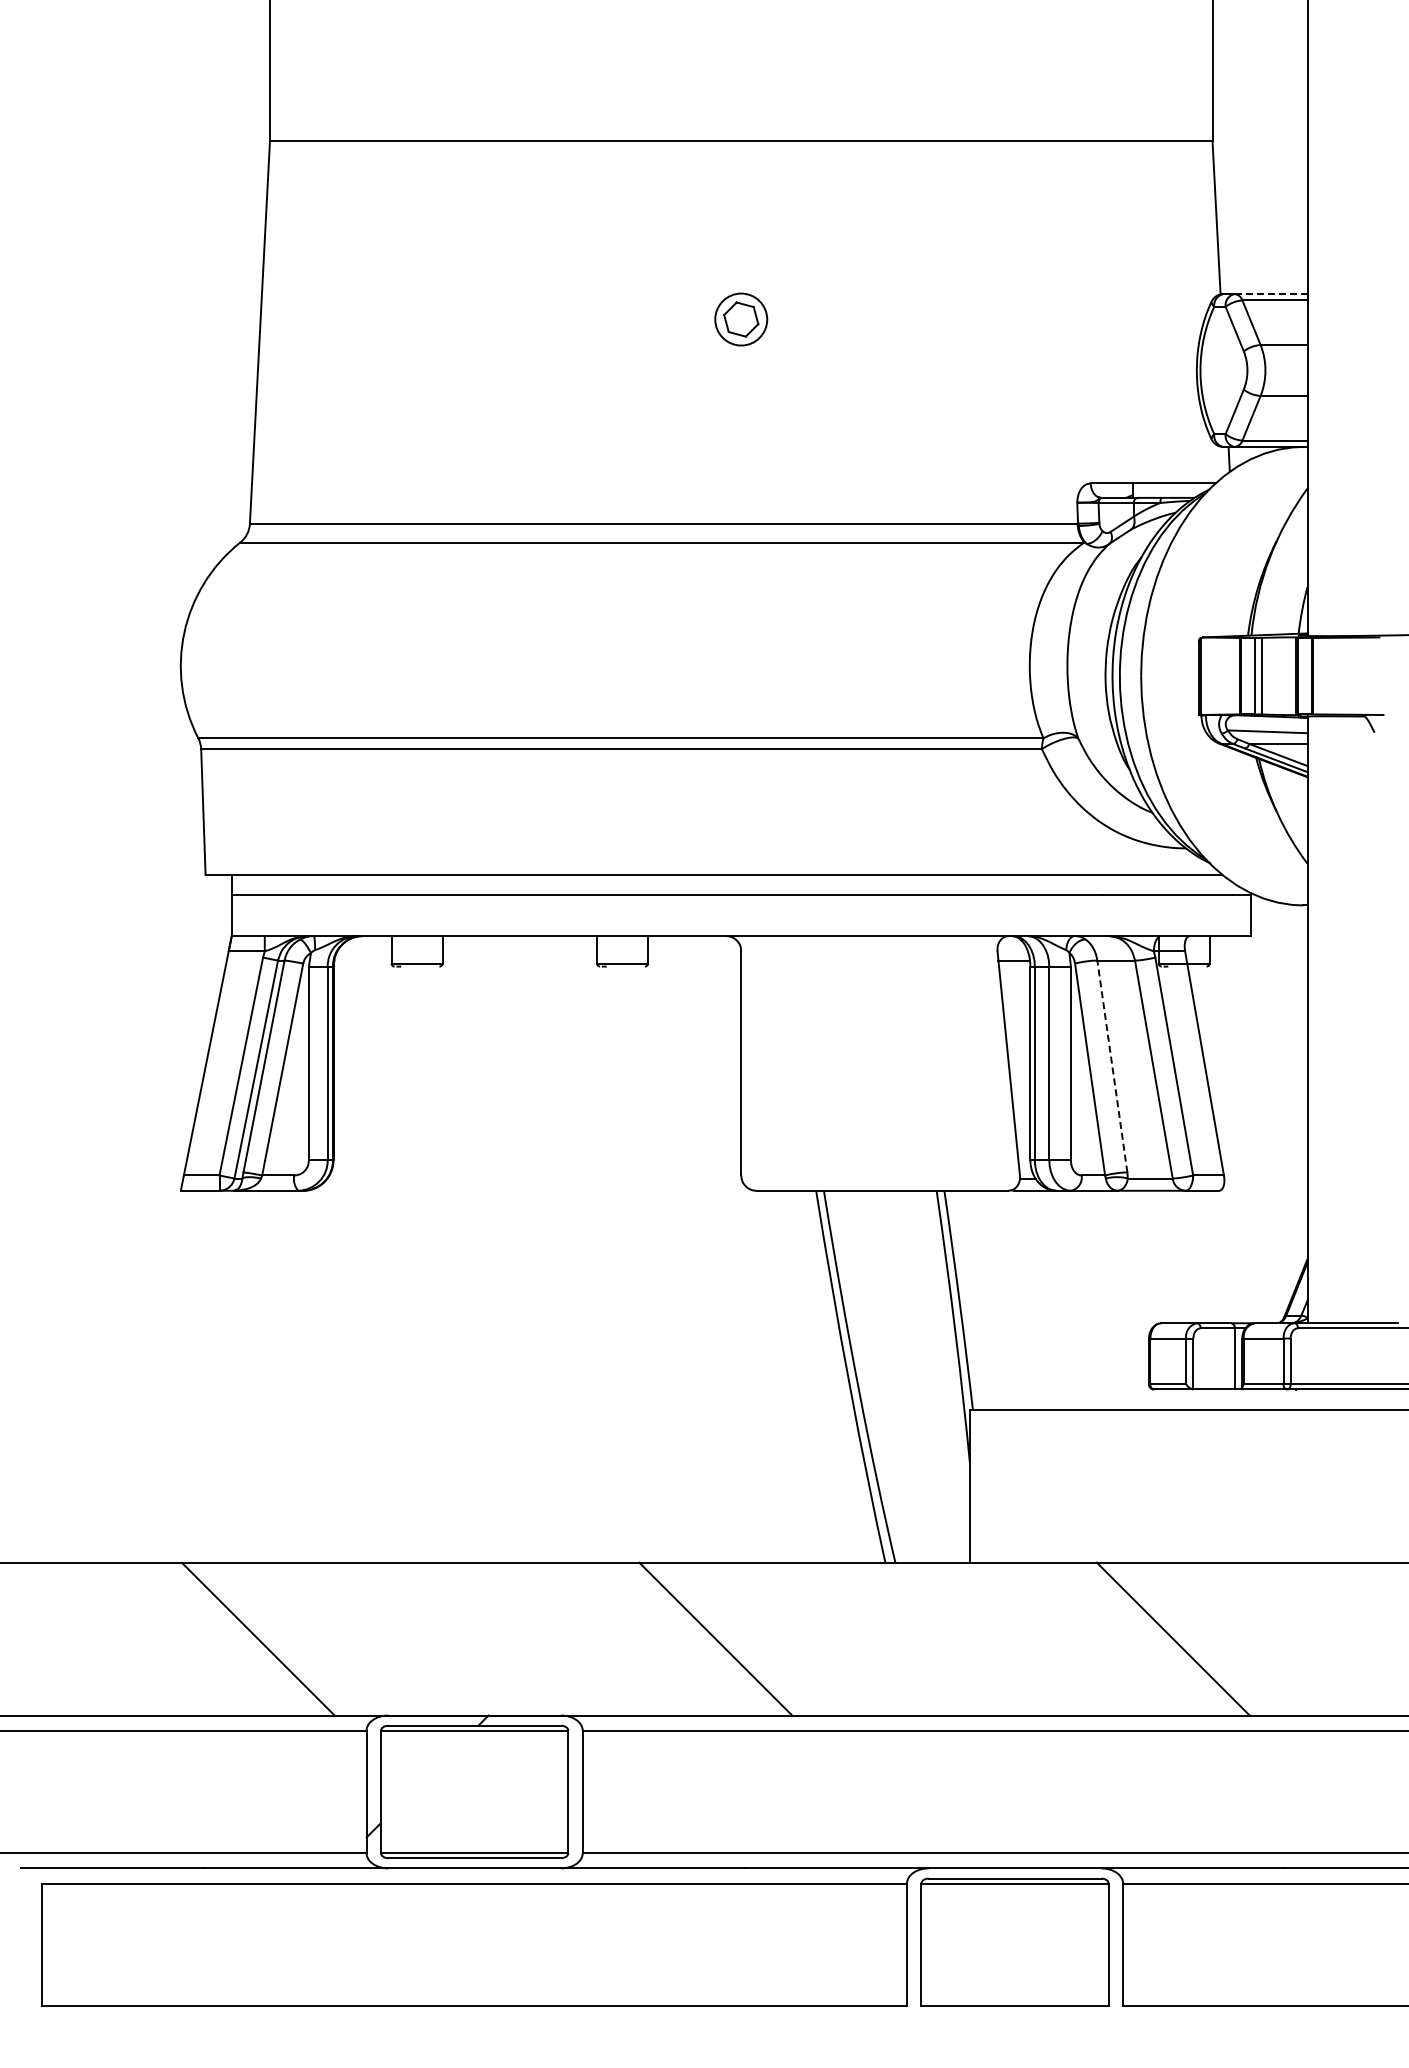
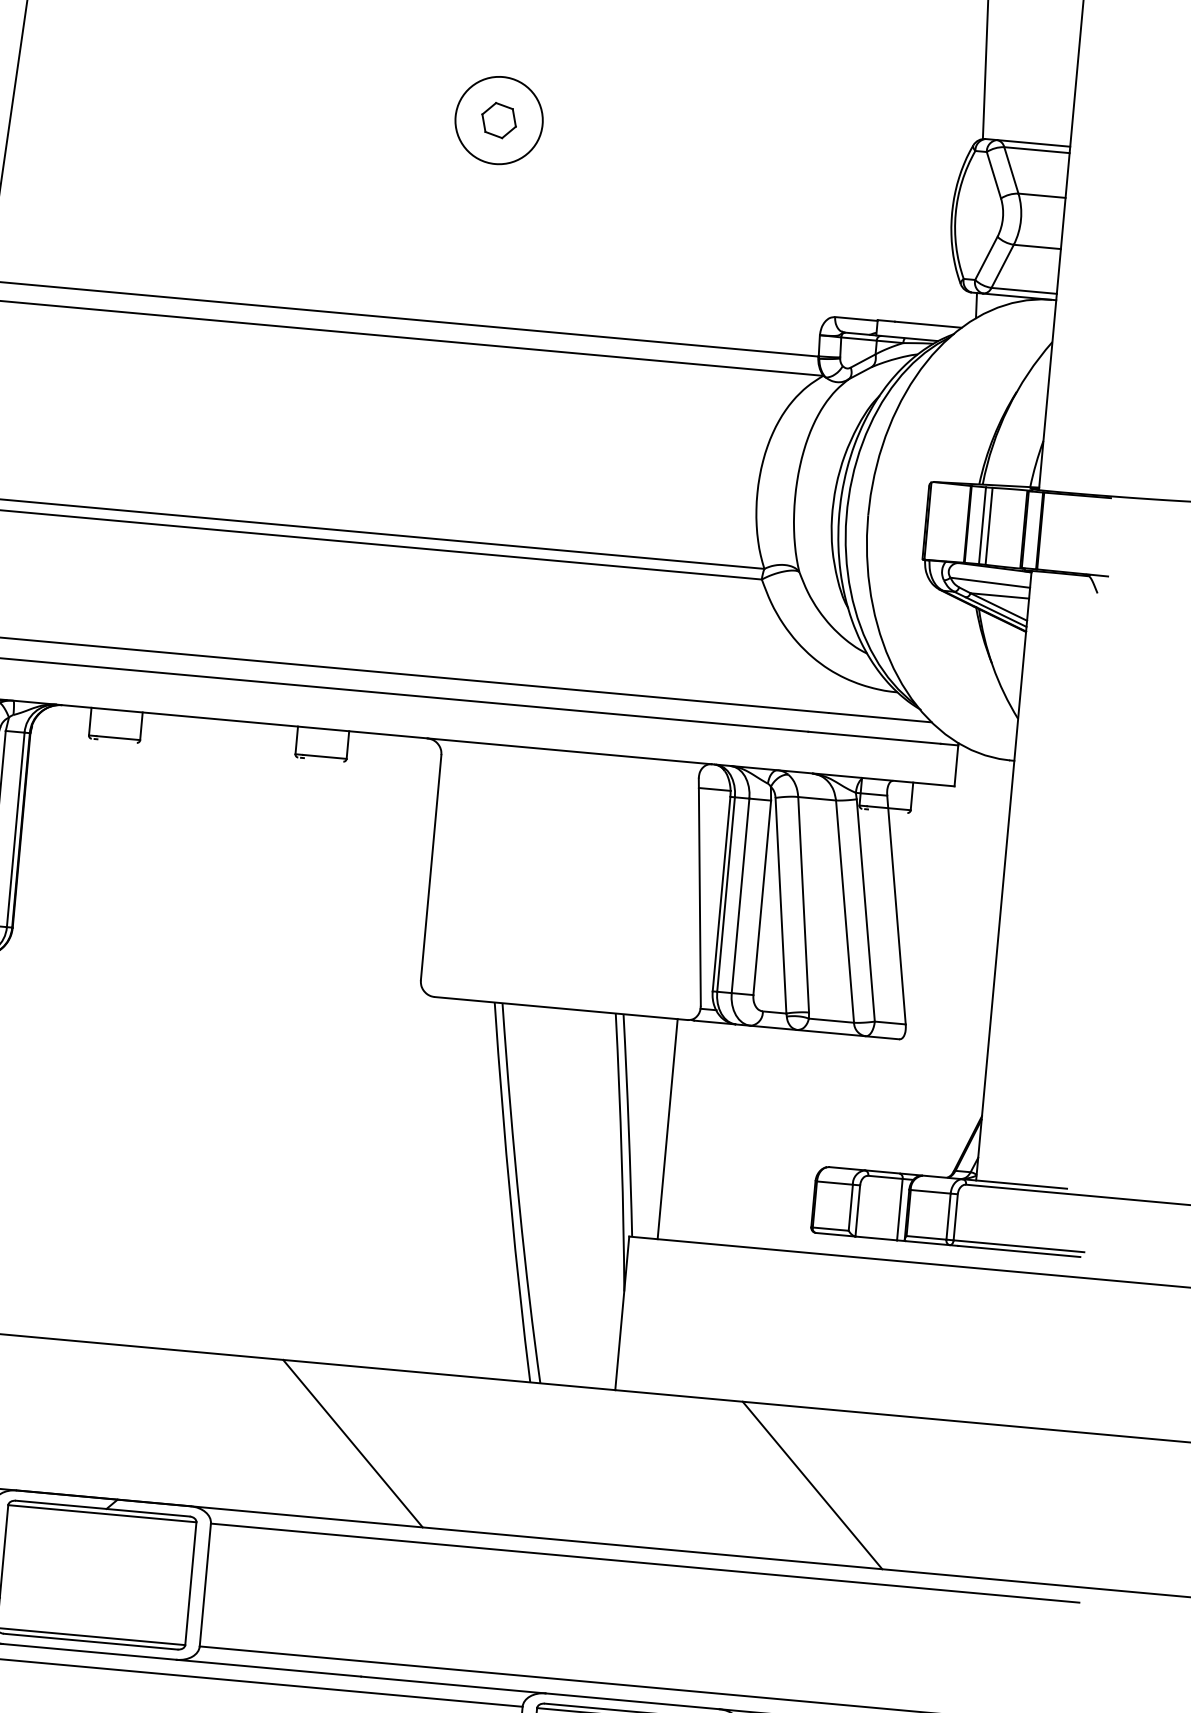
line: (1271, 294) -> (1034, 143), dashed -> solid
circle: (740, 319) -> (498, 120), size x1.67
line: (1112, 1066) -> (803, 904), dashed -> solid
line: (998, 1299) -> (667, 1128), added

